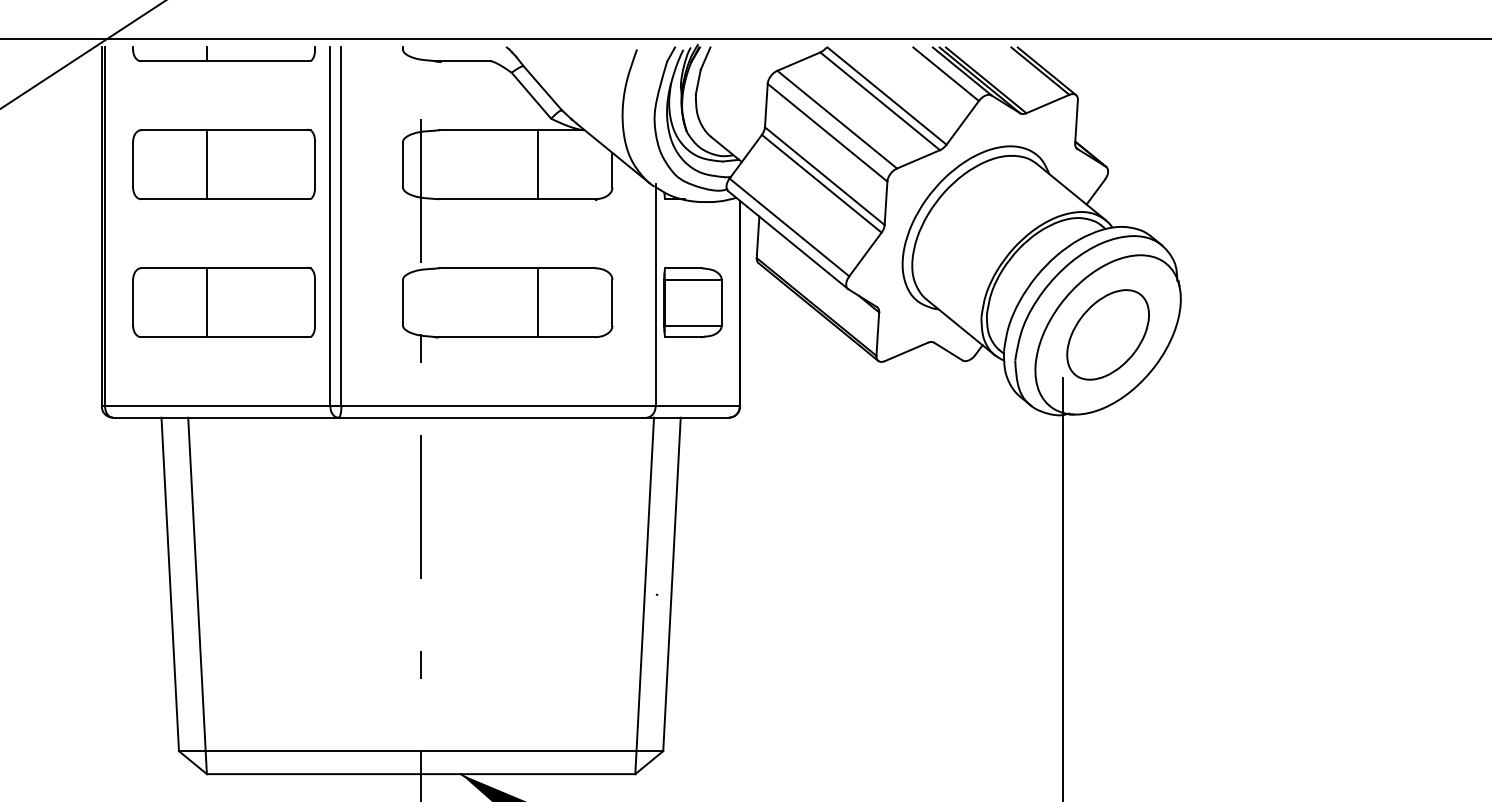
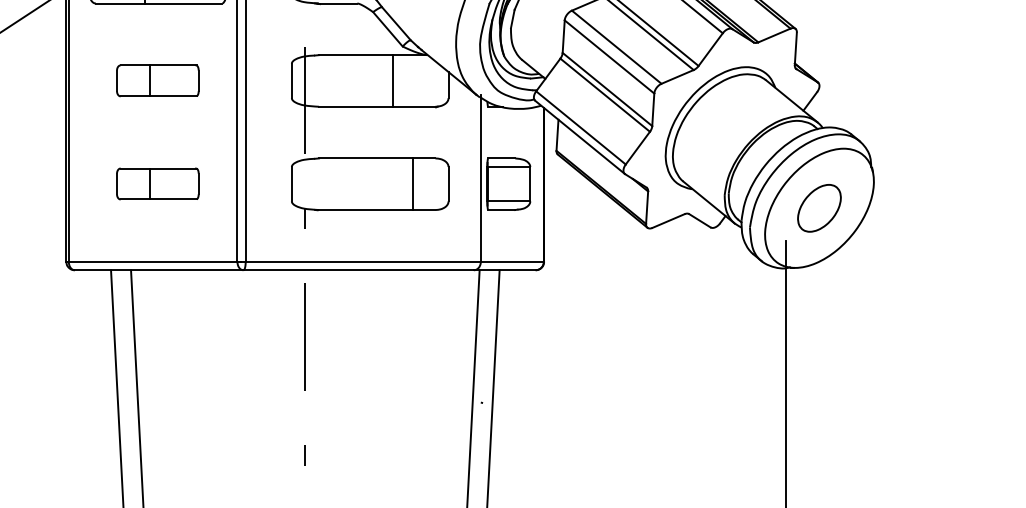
part: (223, 164) -> (157, 80), size x0.6
part: (223, 301) -> (157, 183), size x0.6
line: (538, 302) -> (413, 184), moved
part: (1107, 334) -> (819, 208), size x0.7

